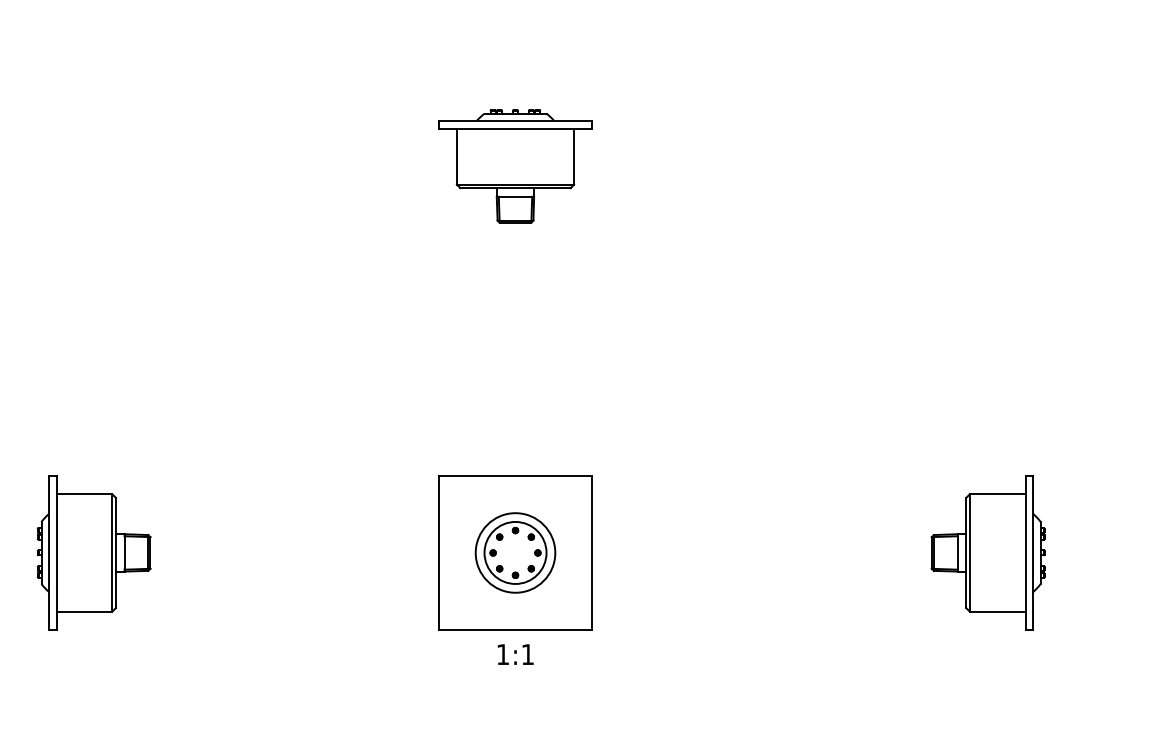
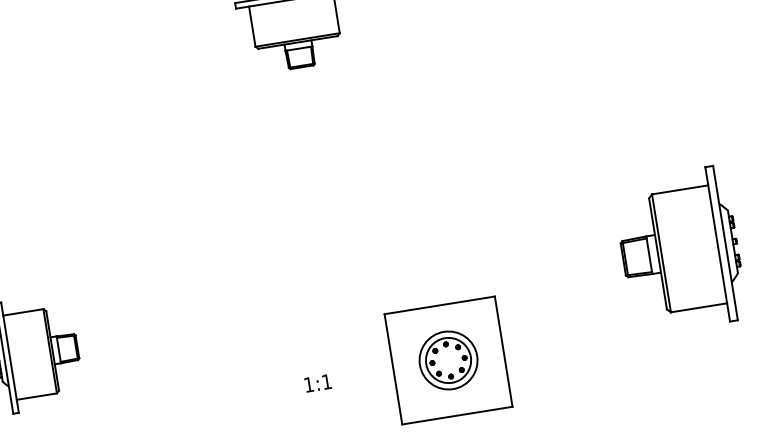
part: (515, 552) -> (448, 360), moved
part: (987, 552) -> (679, 250), size x1.4
text: (515, 654) -> (317, 383), moved

